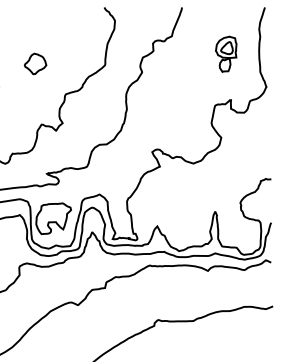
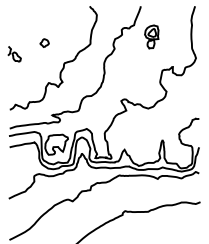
part: (225, 53) -> (151, 36), moved
part: (35, 62) -> (44, 42), size x0.6

